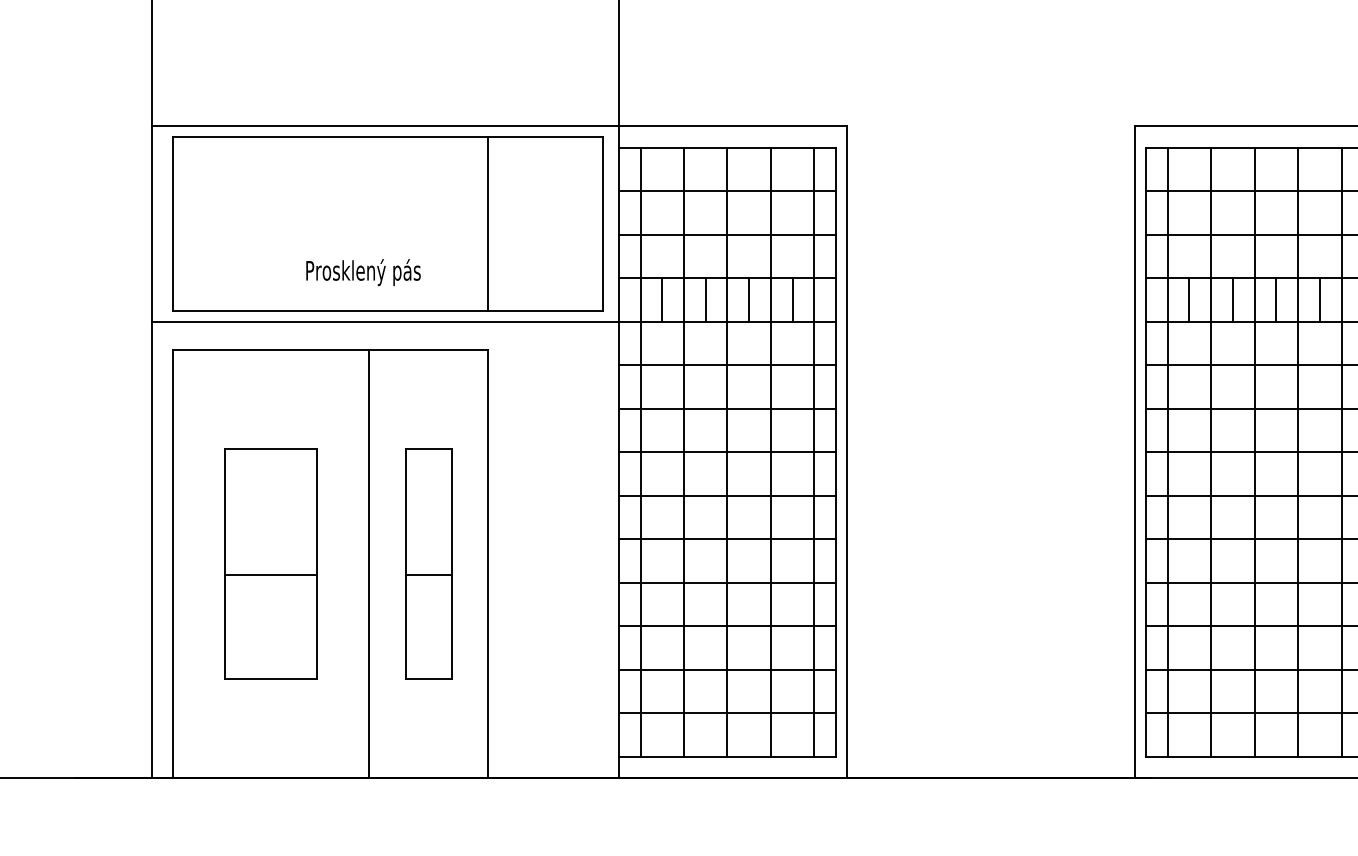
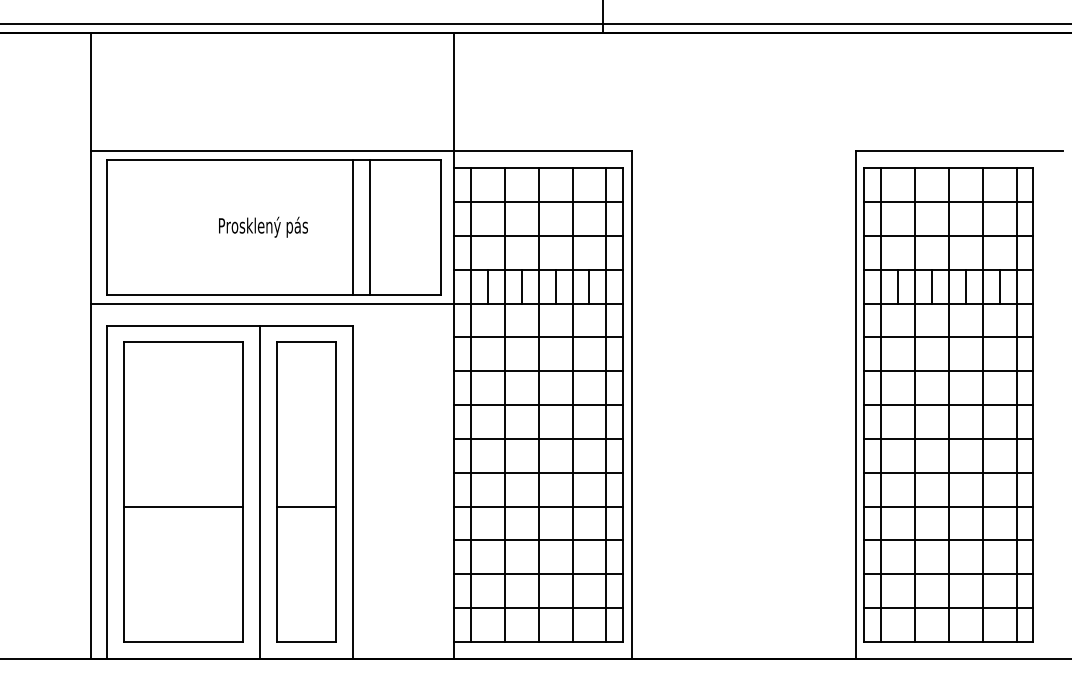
line: (510, 224) -> (369, 227), added
text: (363, 271) -> (263, 226), moved
part: (271, 563) -> (183, 491), size x1.67
part: (429, 563) -> (306, 491), size x1.67

